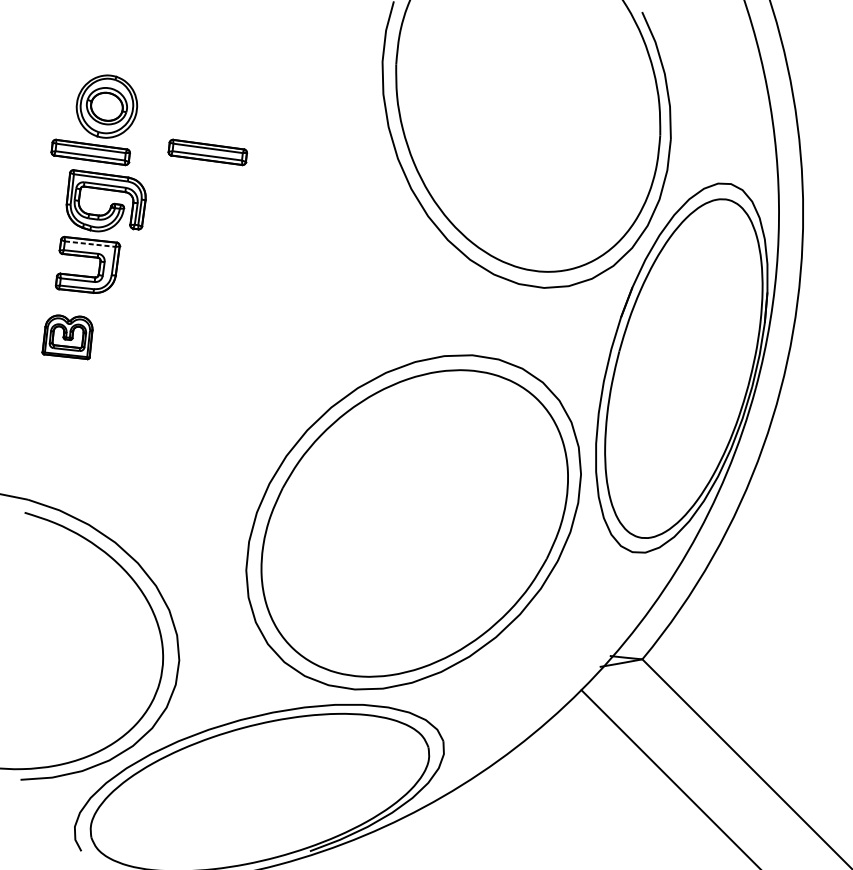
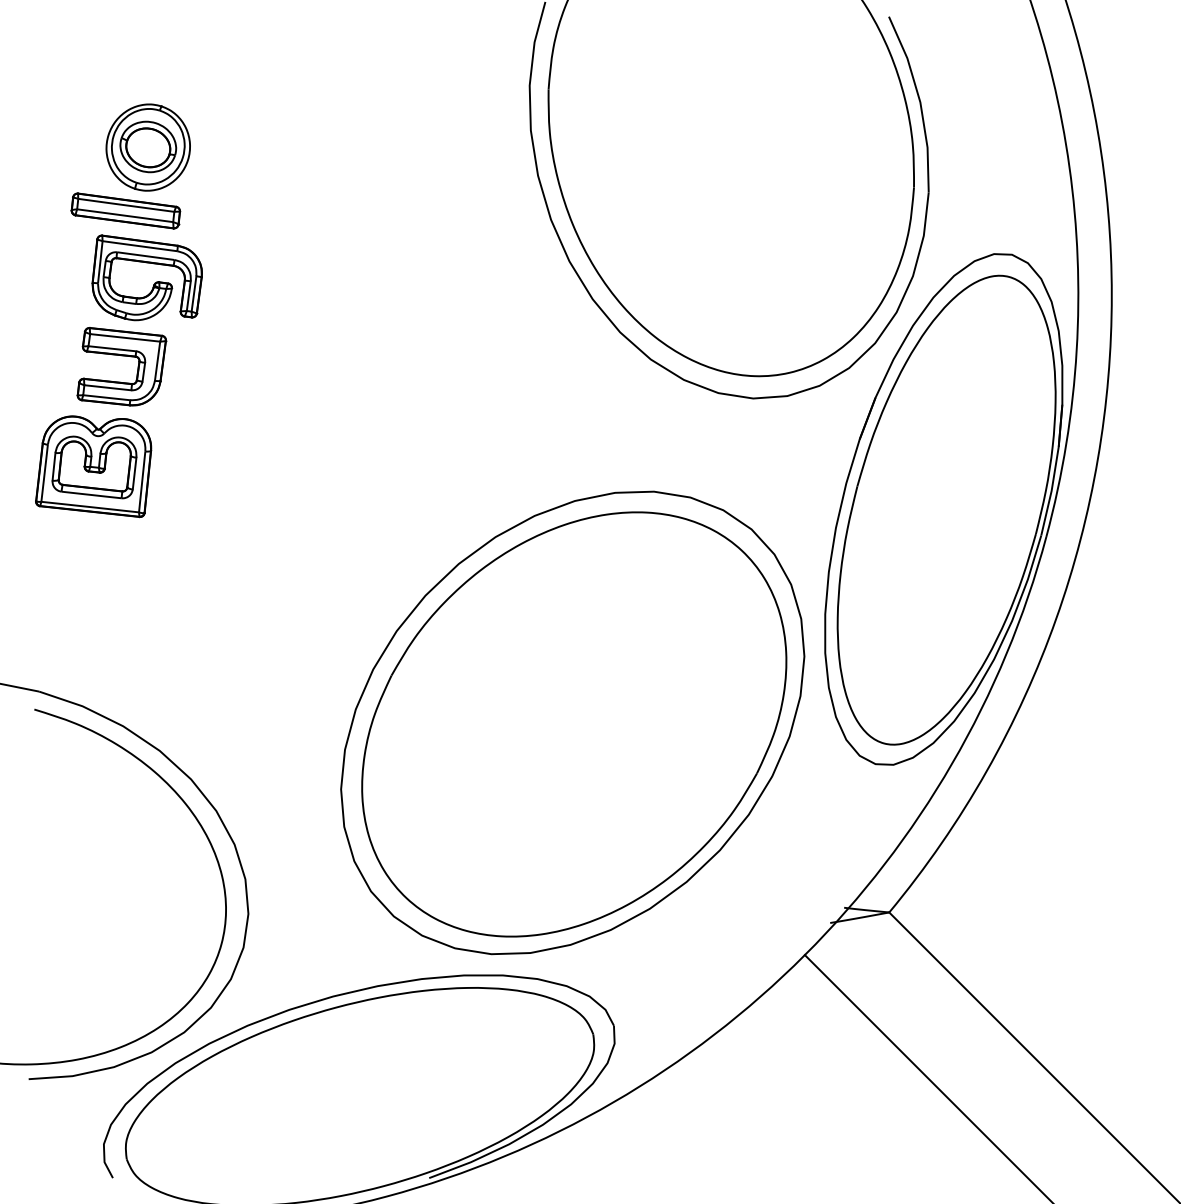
part: (207, 152) -> (287, 210), removed
line: (90, 243) -> (125, 337), dashed -> solid
part: (67, 337) -> (93, 466), size x1.67

